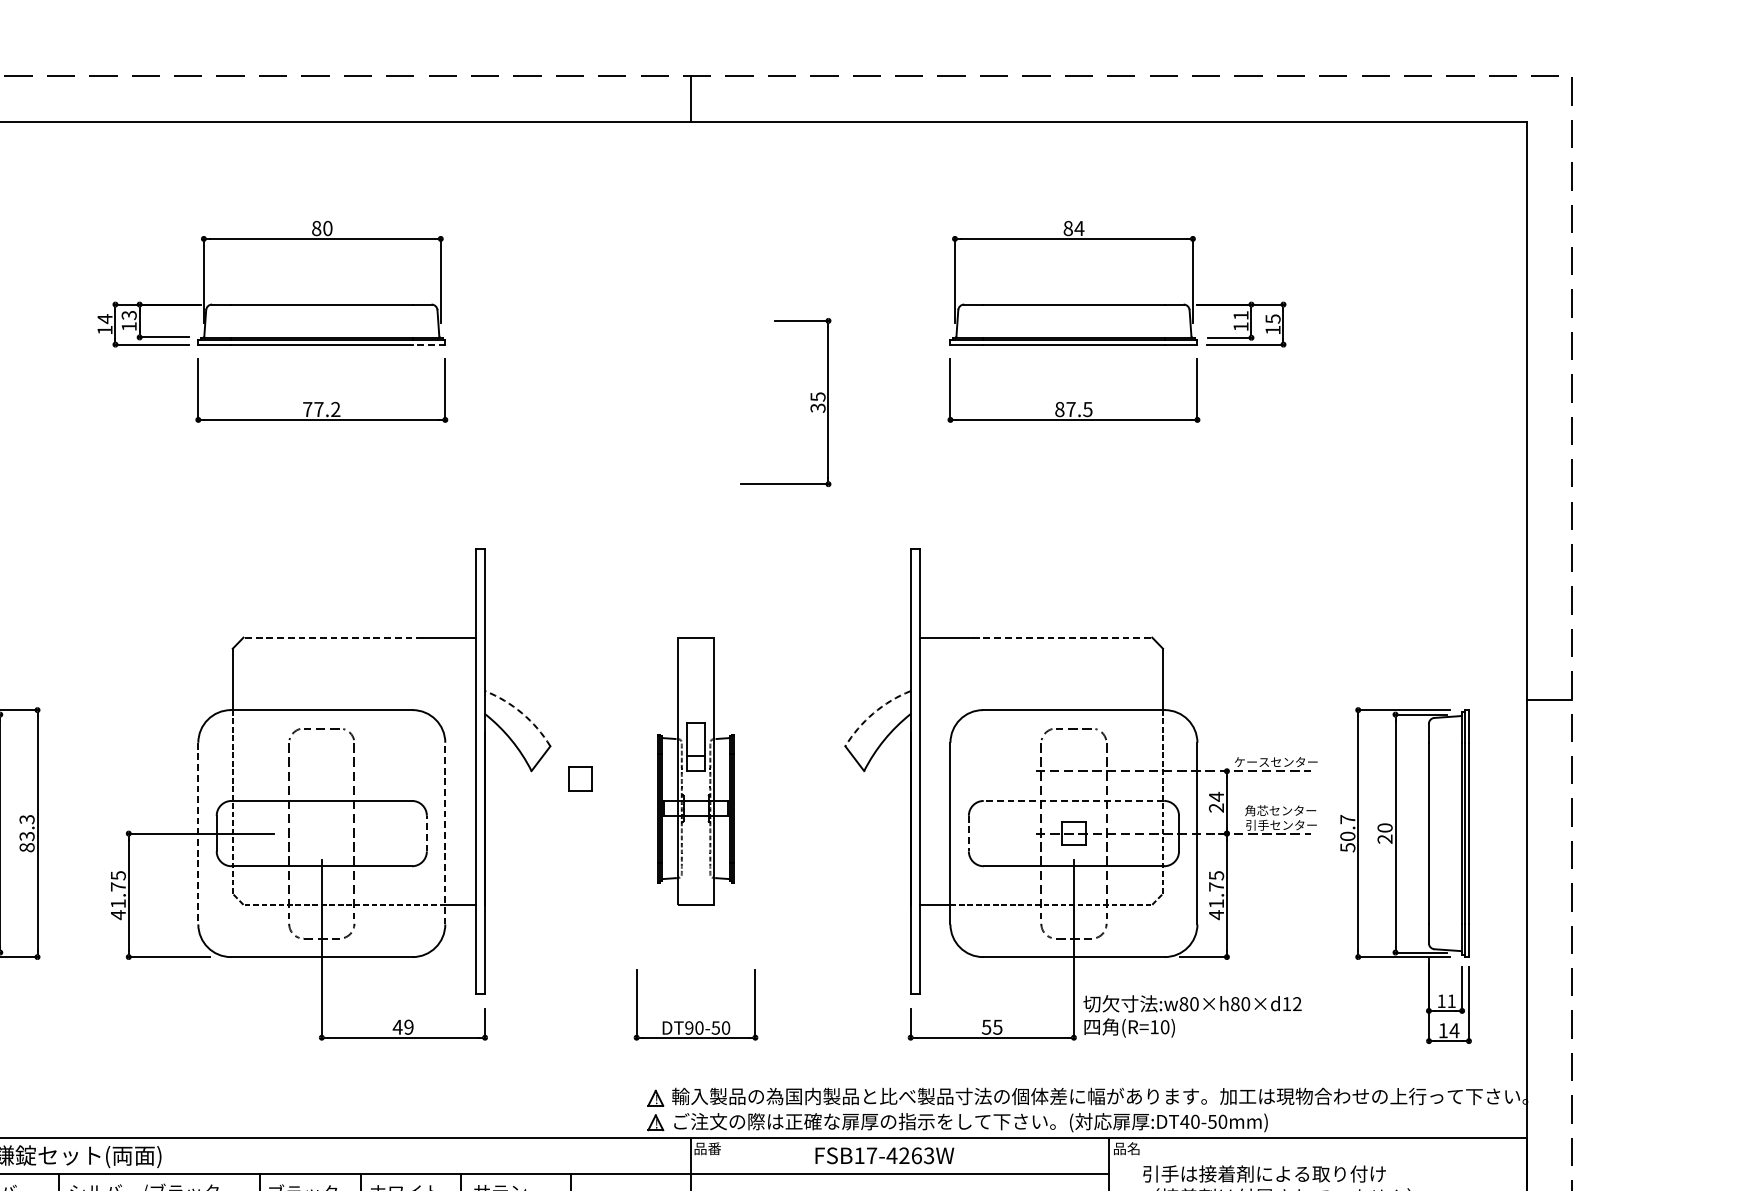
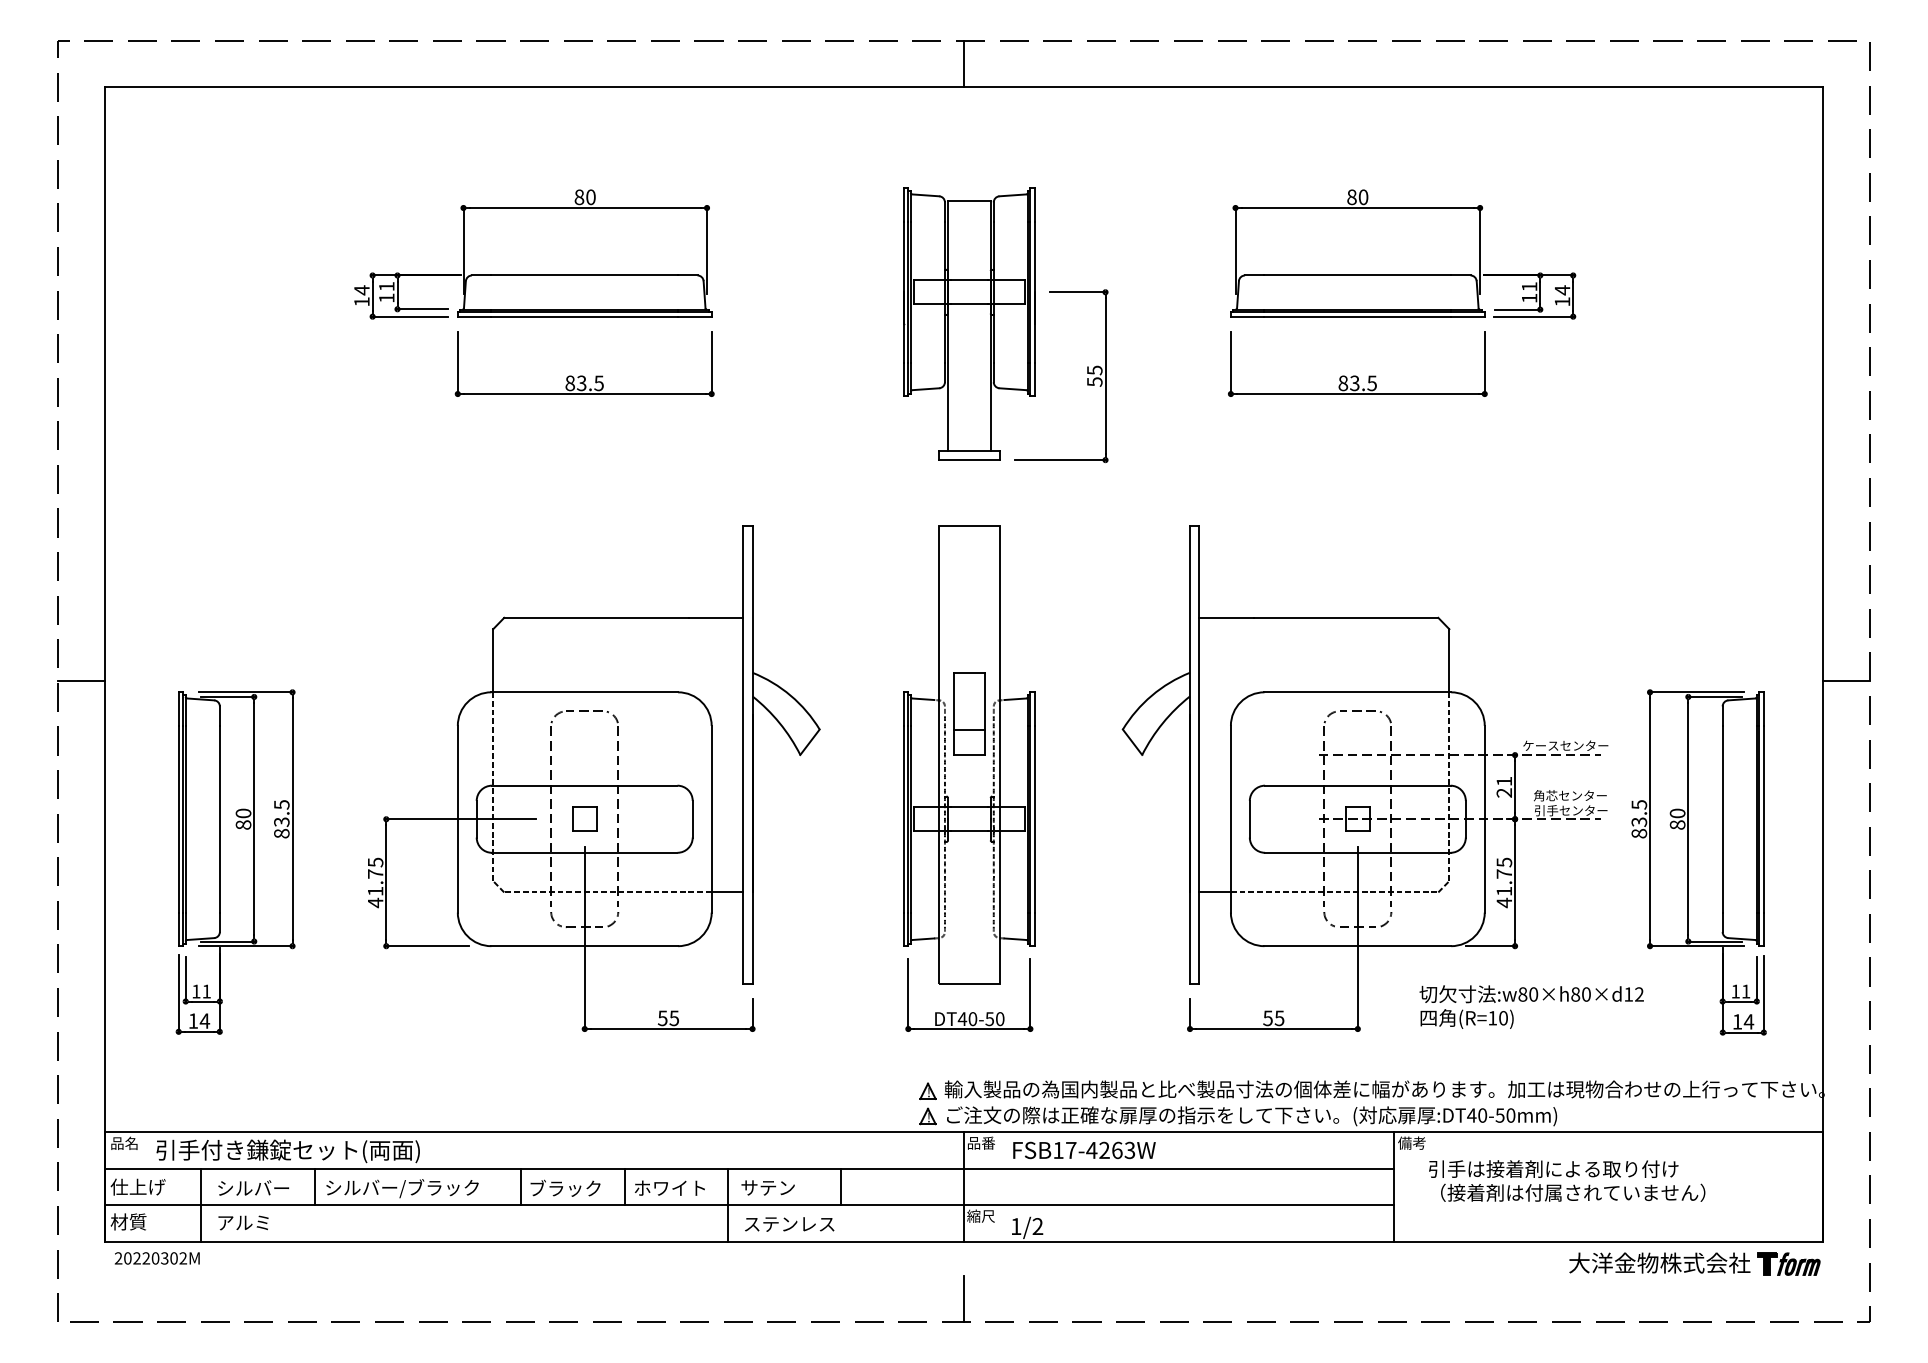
text: (1079, 228) -> (1363, 197), 84 -> 80
text: (128, 315) -> (386, 286), 13 -> 11
text: (1273, 319) -> (1562, 290), 15 -> 14
line: (428, 344) -> (694, 316), dashed -> solid
part: (696, 351) -> (969, 323), added
text: (817, 407) -> (1094, 381), 35 -> 55
text: (321, 409) -> (584, 383), 77.2 -> 83.5
text: (1070, 409) -> (1354, 383), 87.5 -> 83.5
line: (333, 637) -> (596, 617), dashed -> solid
line: (1062, 637) -> (1346, 617), dashed -> solid
arc: (521, 713) -> (790, 695), dashed -> solid
arc: (873, 713) -> (1151, 695), dashed -> solid
part: (696, 770) -> (969, 754), size x1.67
part: (580, 778) -> (584, 818), moved
text: (1215, 796) -> (1503, 781), 24 -> 21
line: (1073, 800) -> (1357, 785), dashed -> solid
text: (26, 819) -> (281, 804), 83.3 -> 83.5
line: (426, 832) -> (692, 818), dashed -> solid
line: (445, 832) -> (711, 818), dashed -> solid
line: (198, 833) -> (457, 819), dashed -> solid
line: (968, 833) -> (1249, 819), dashed -> solid
text: (1347, 833) -> (1639, 819), 50.7 -> 83.5
text: (1384, 838) -> (1677, 824), 20 -> 80
text: (1192, 1015) -> (1531, 1006), moved
text: (402, 1027) -> (667, 1018), 49 -> 55
text: (689, 1028) -> (962, 1019), DT90-50 -> DT40-50
text: (1126, 1148) -> (1411, 1142), 品名 -> 備考
text: (884, 1155) -> (1084, 1150), moved

